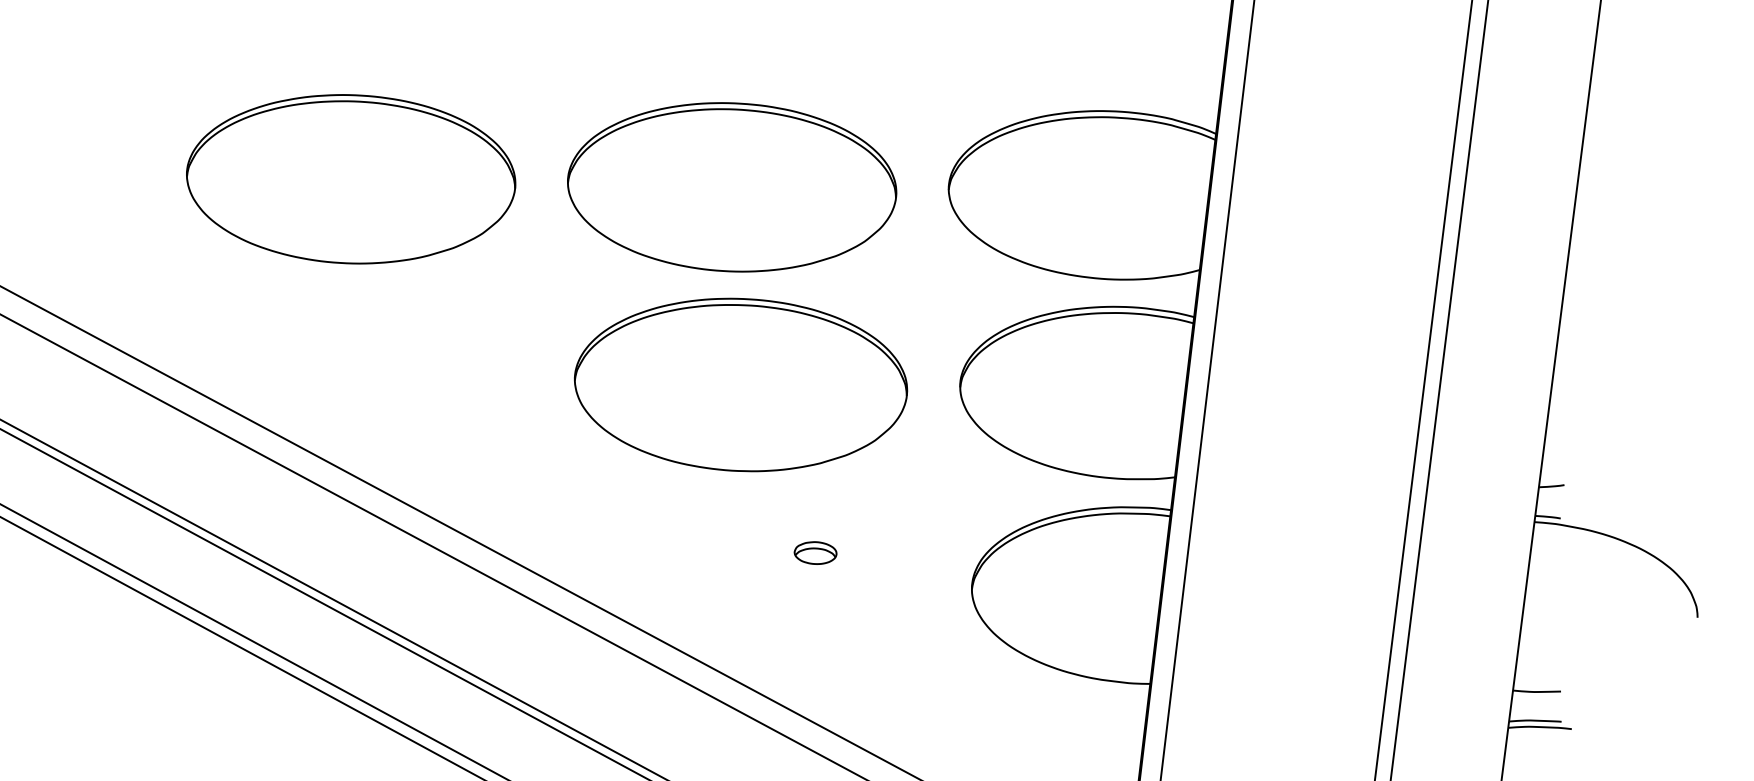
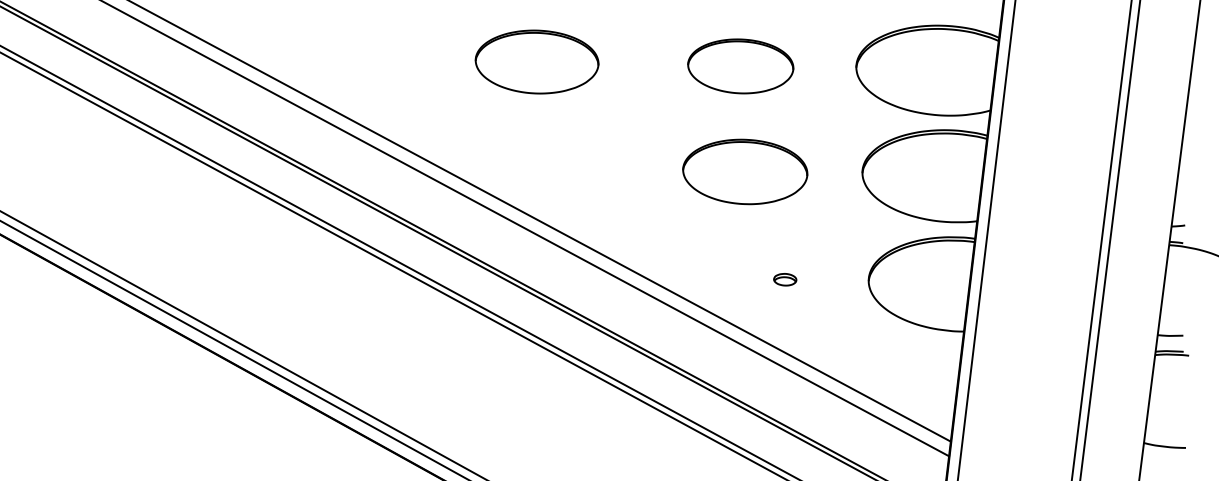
part: (349, 178) -> (536, 61), size x0.7
part: (731, 187) -> (740, 66), size x0.6
part: (739, 384) -> (744, 171), size x0.7
part: (816, 552) -> (785, 279), moved

